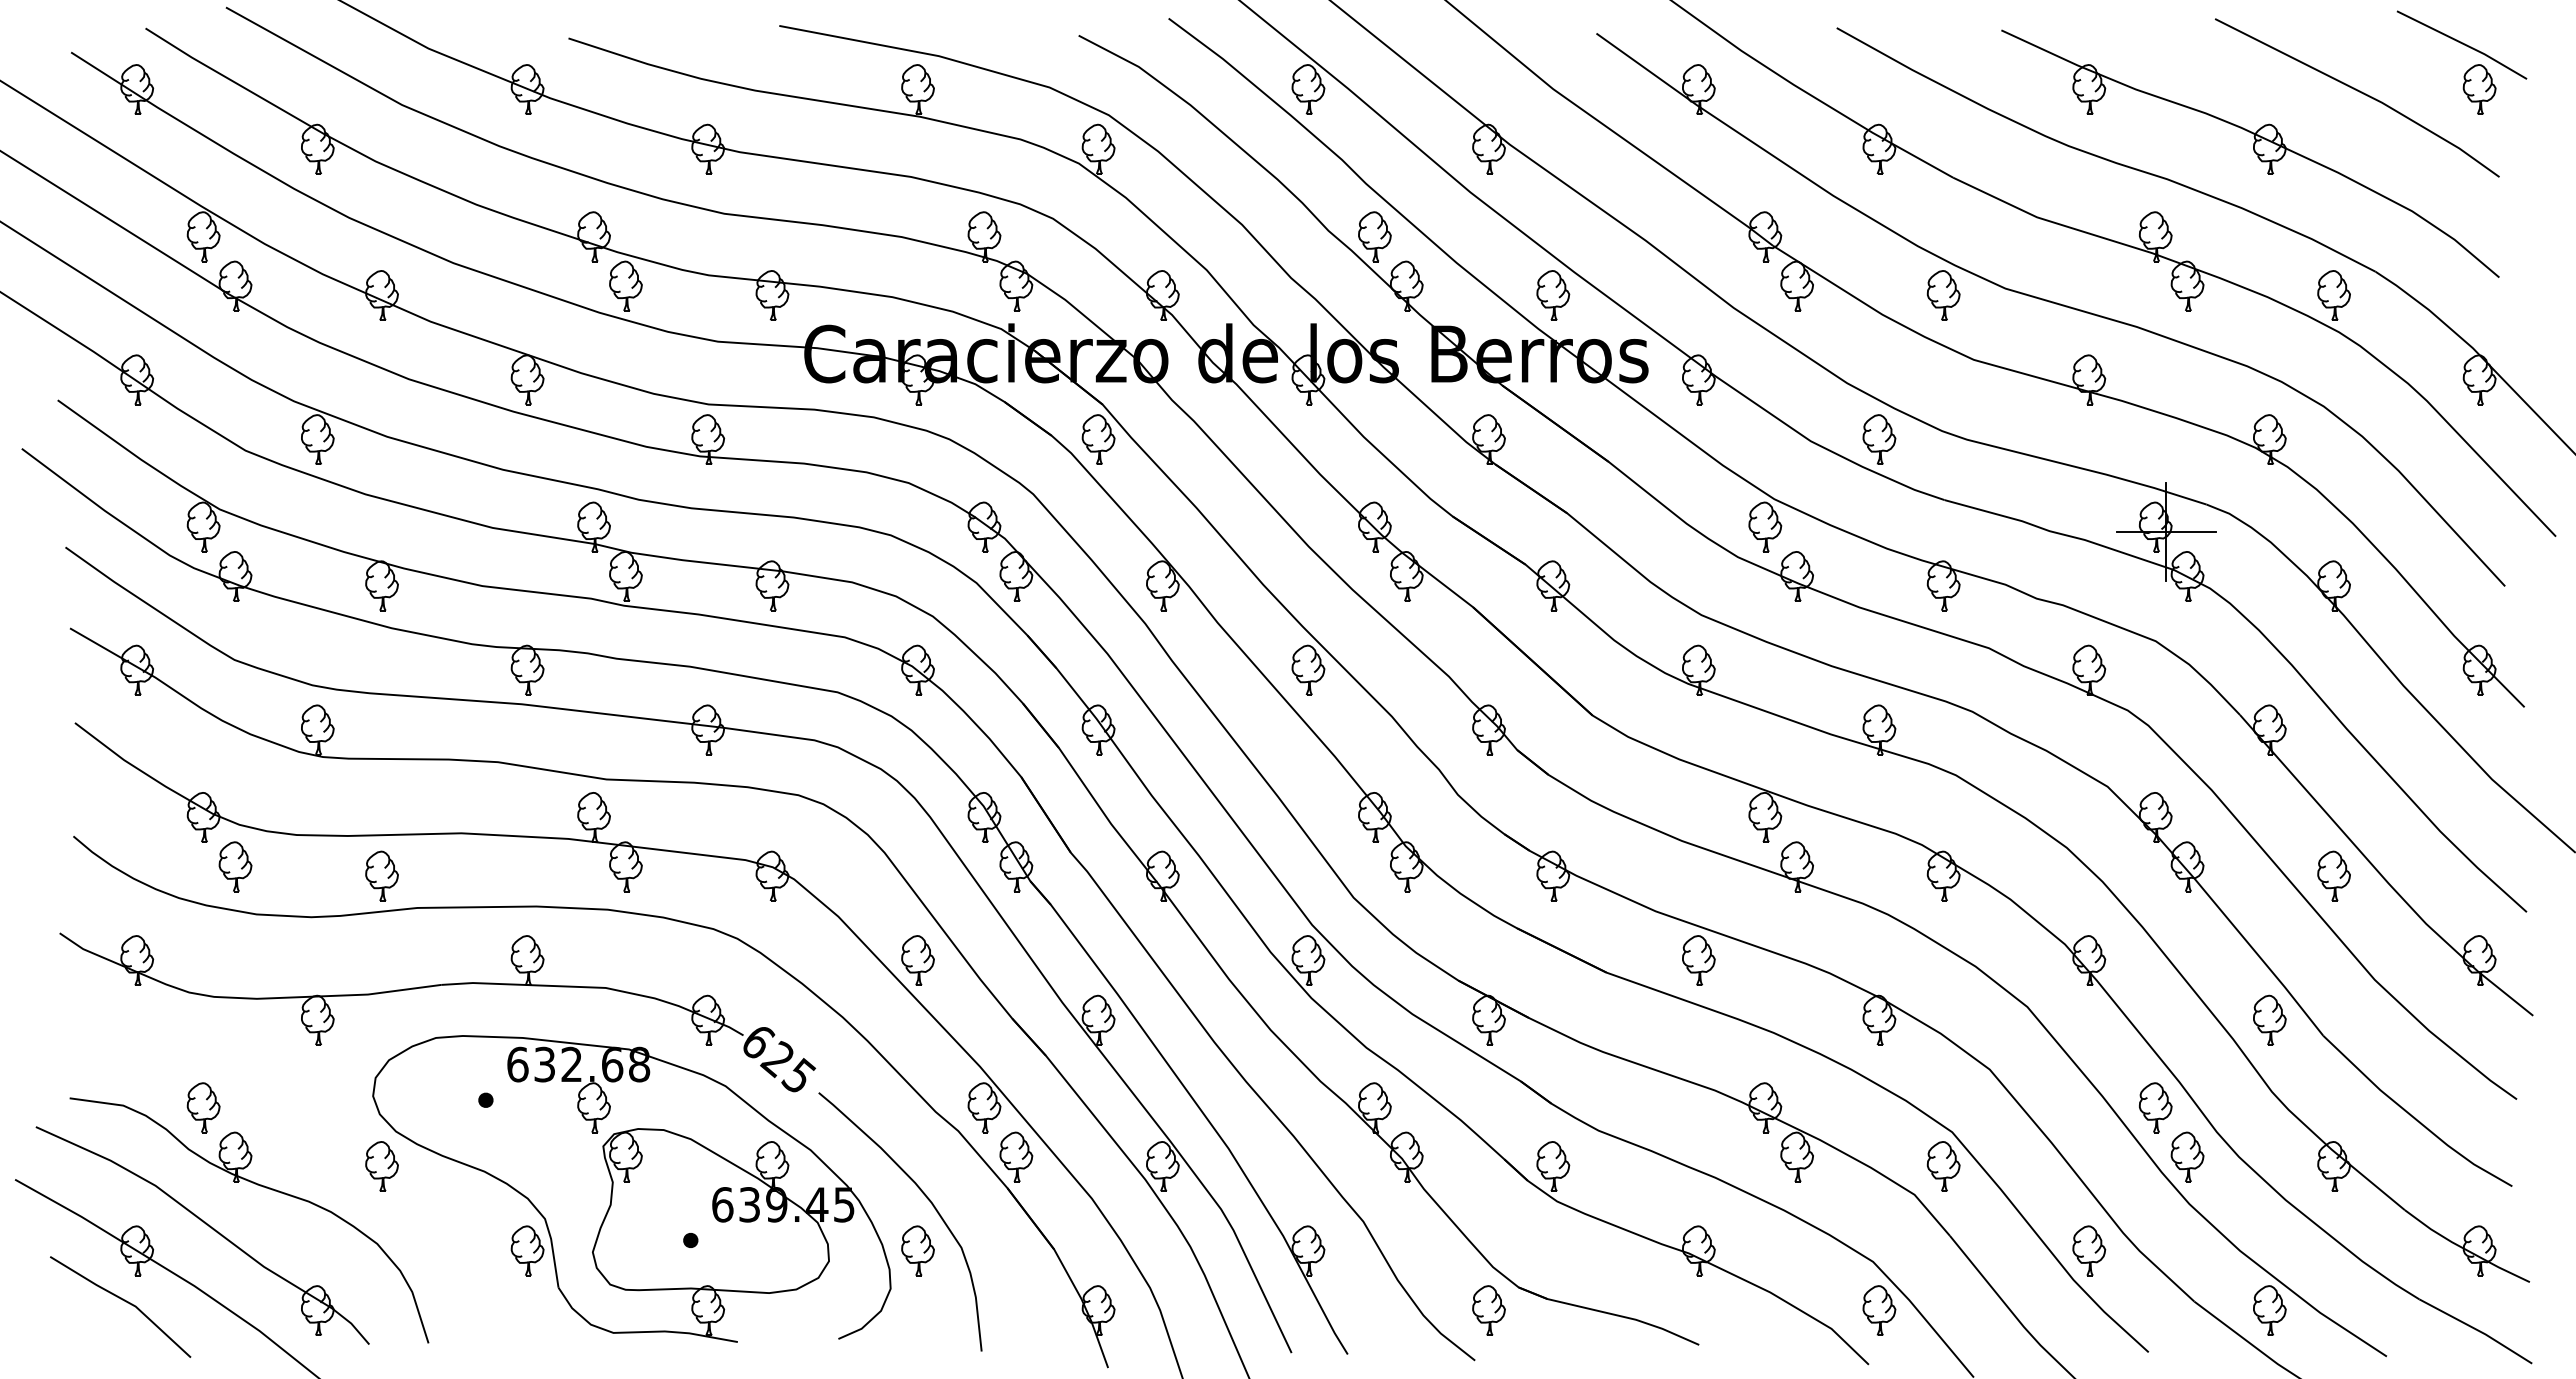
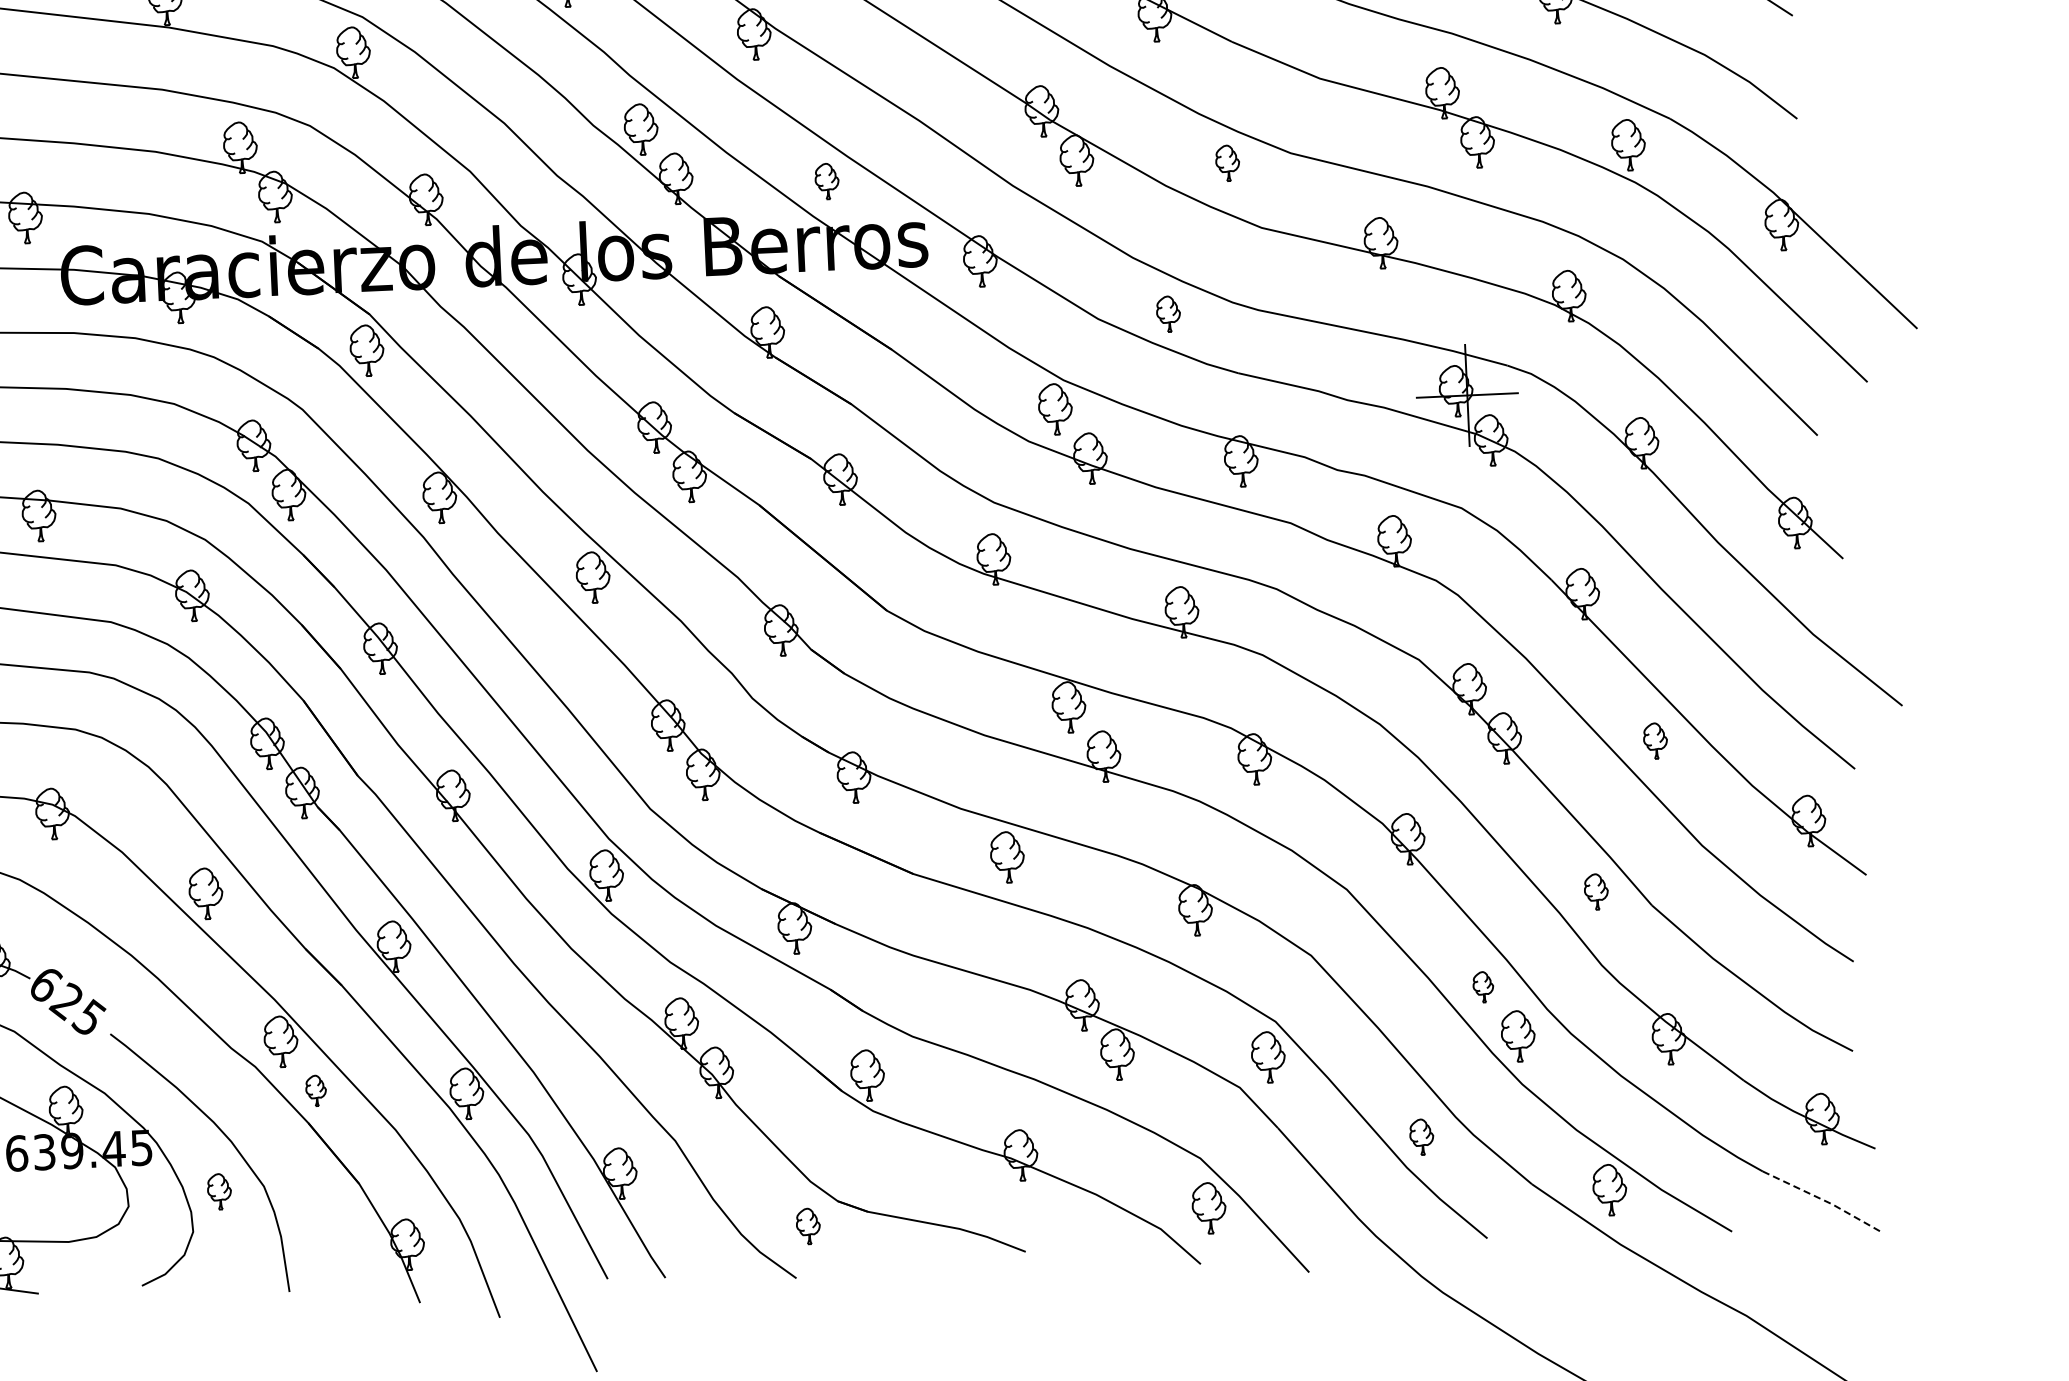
part: (1553, 295) -> (827, 181), size x0.7
part: (1943, 295) -> (1227, 163), size x0.7
part: (1879, 439) -> (1168, 314), size x0.7
part: (2333, 875) -> (1654, 740), size x0.7
part: (2269, 1019) -> (1595, 891), size x0.7
part: (2155, 1107) -> (1483, 986), size x0.6
part: (1016, 1156) -> (316, 1090), size x0.6
part: (917, 1250) -> (218, 1191), size x0.7
part: (2089, 1250) -> (1421, 1136), size x0.7
part: (1488, 1310) -> (807, 1226), size x0.7
line: (2477, 1330) -> (1823, 1200), solid -> dashed

